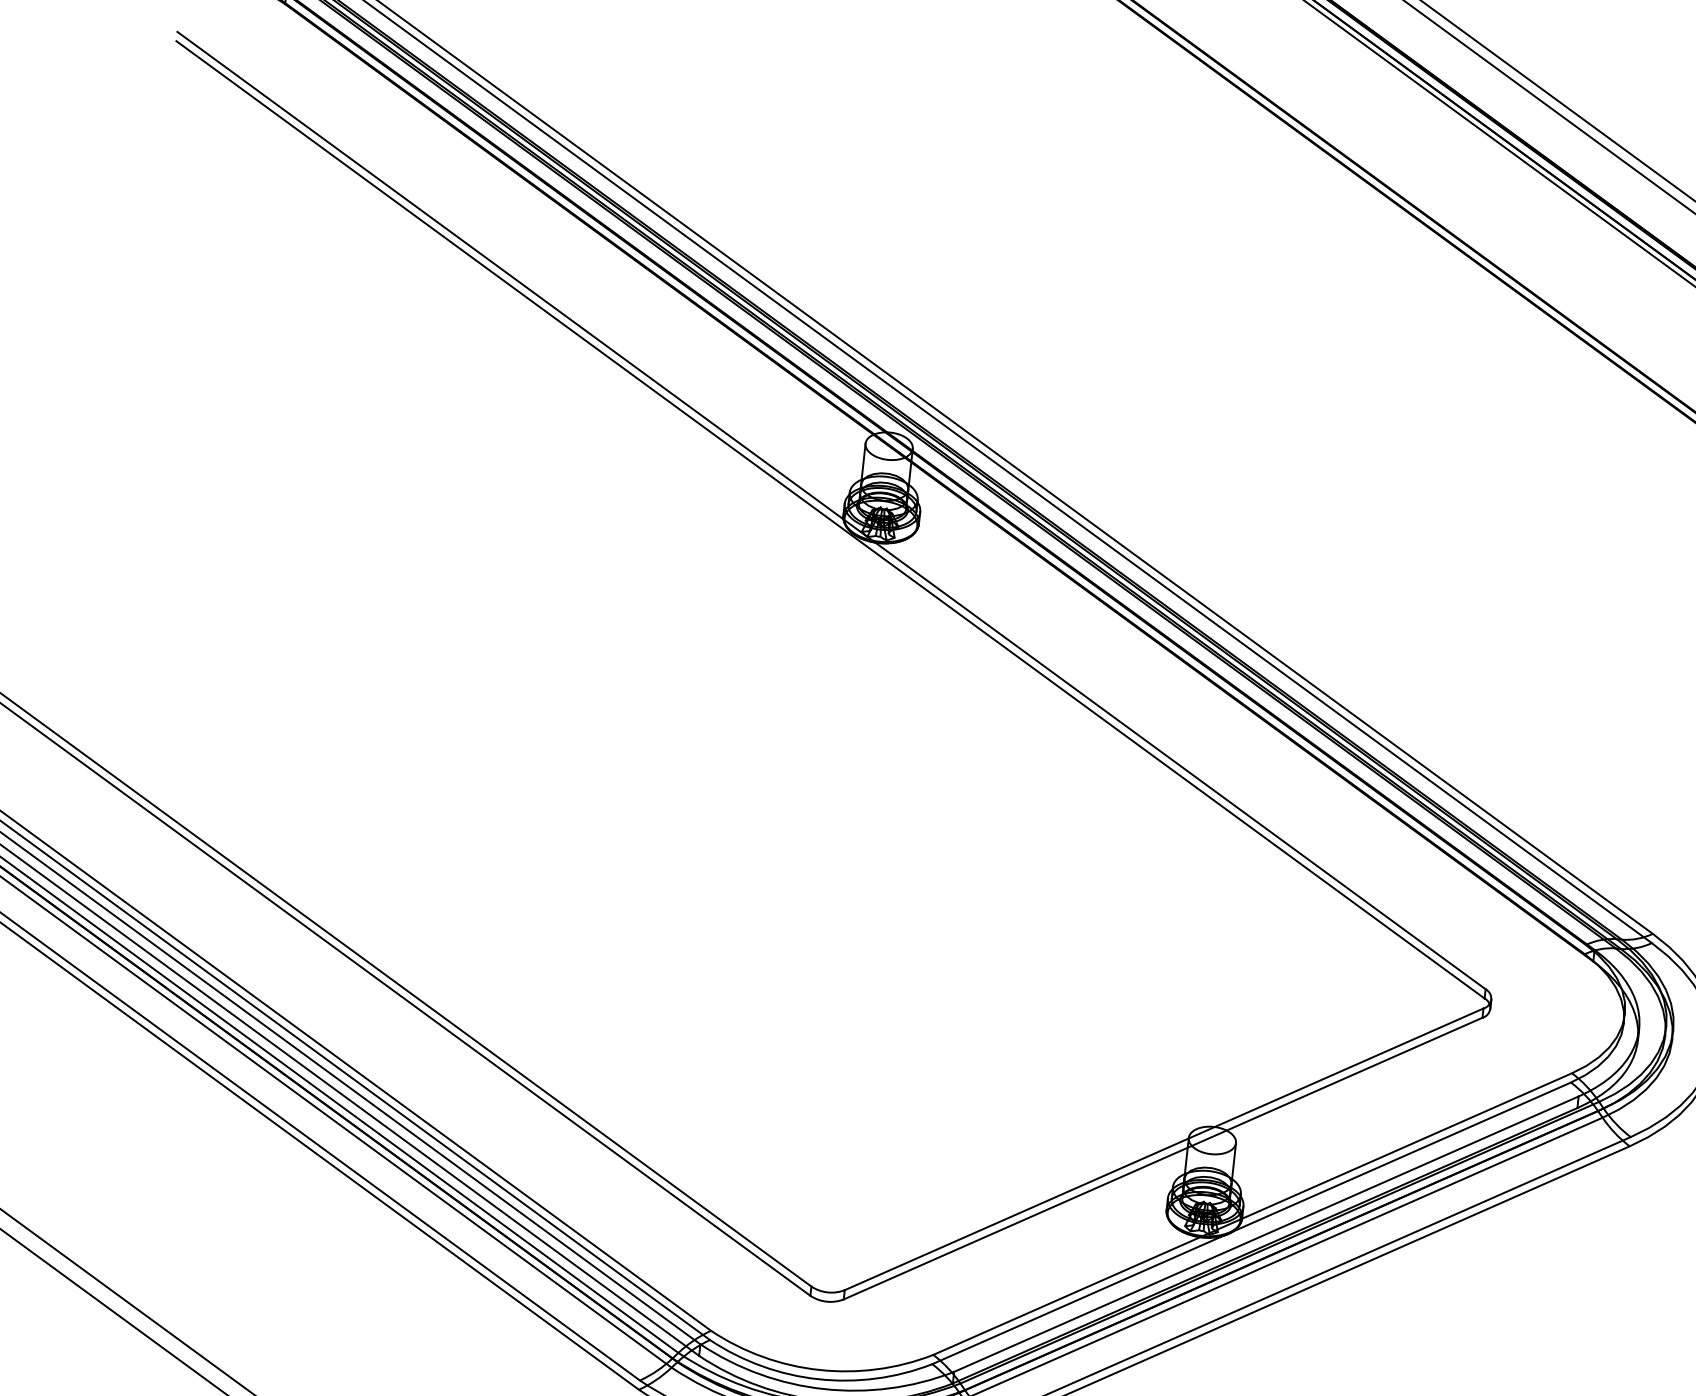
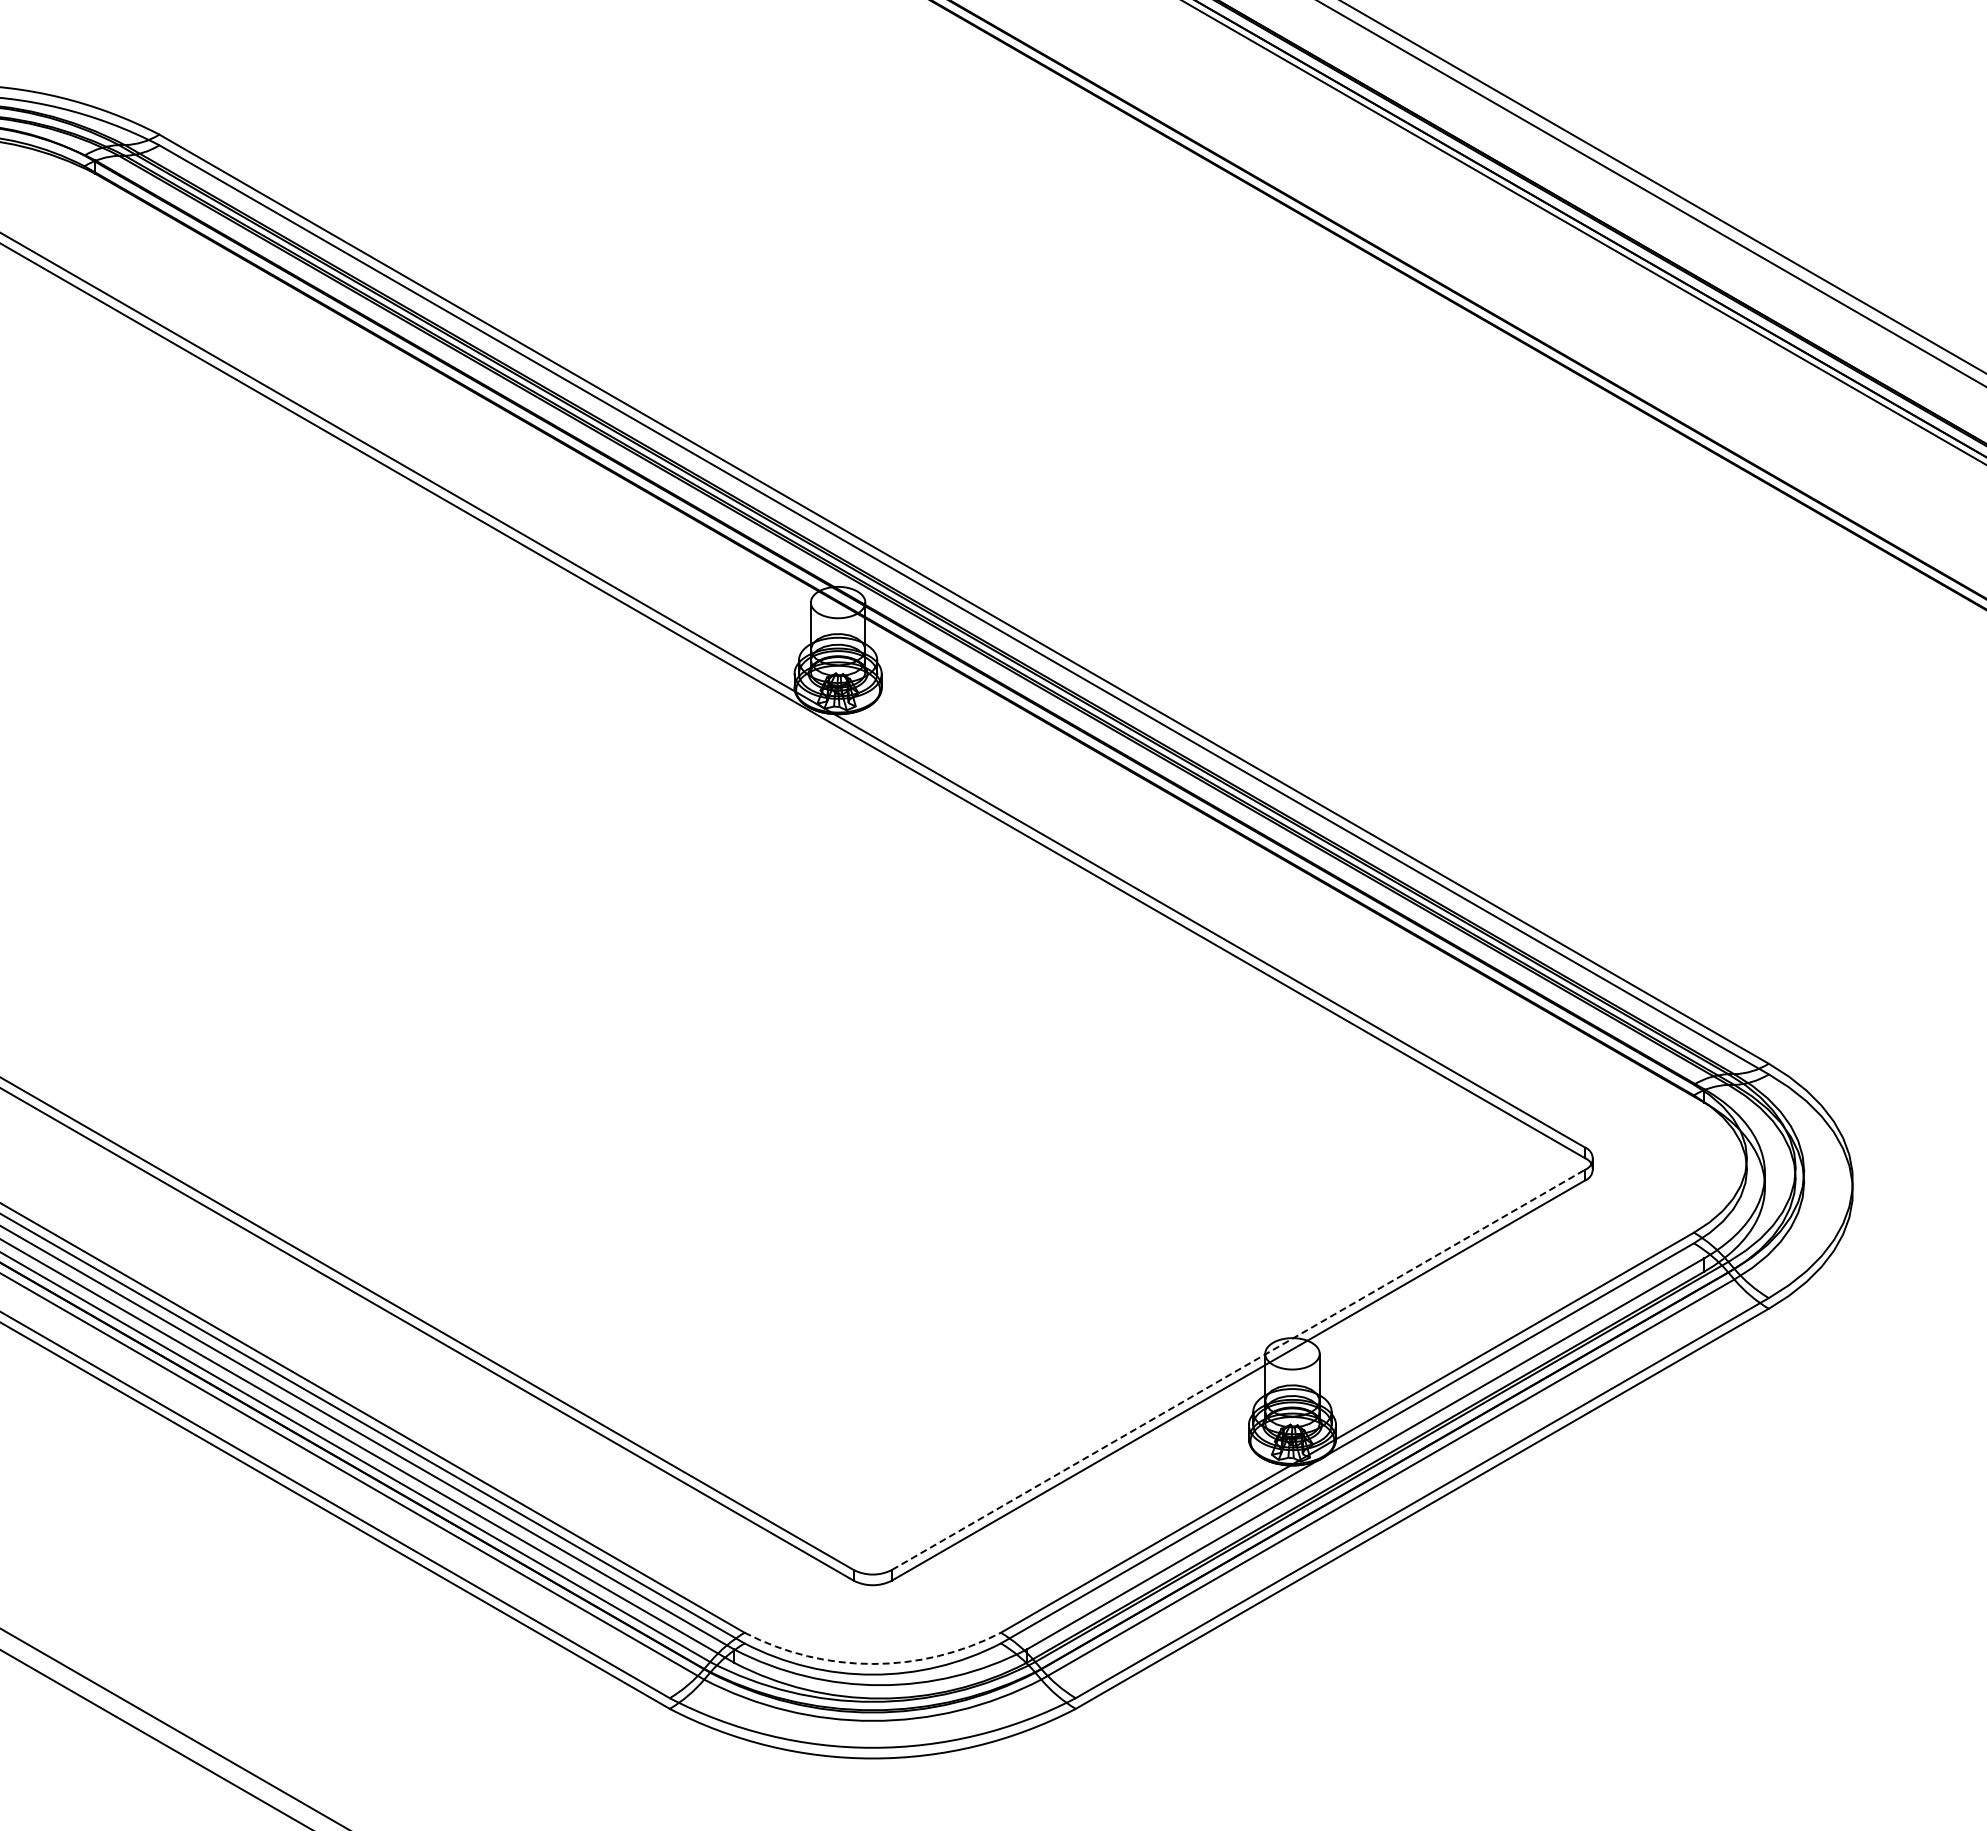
line: (1164, 1149) -> (1239, 1369), solid -> dashed
arc: (819, 1369) -> (872, 1663), solid -> dashed

